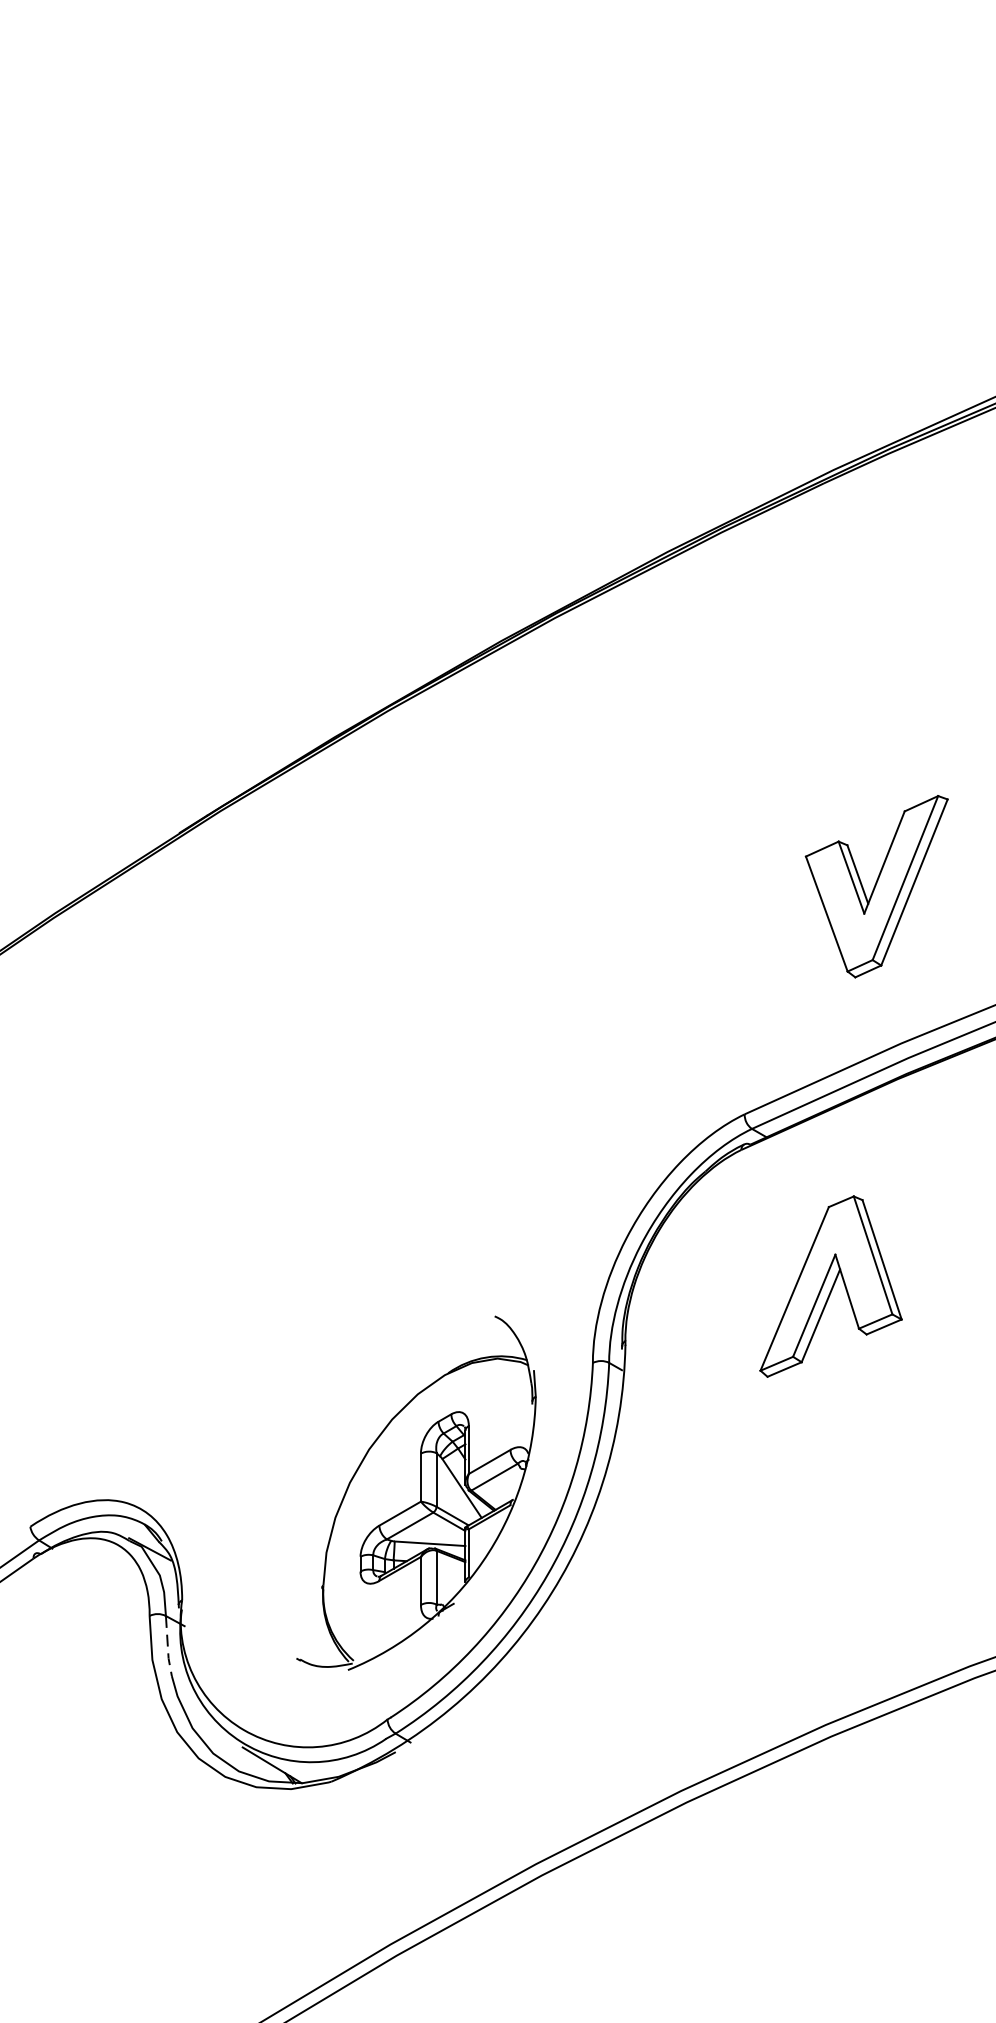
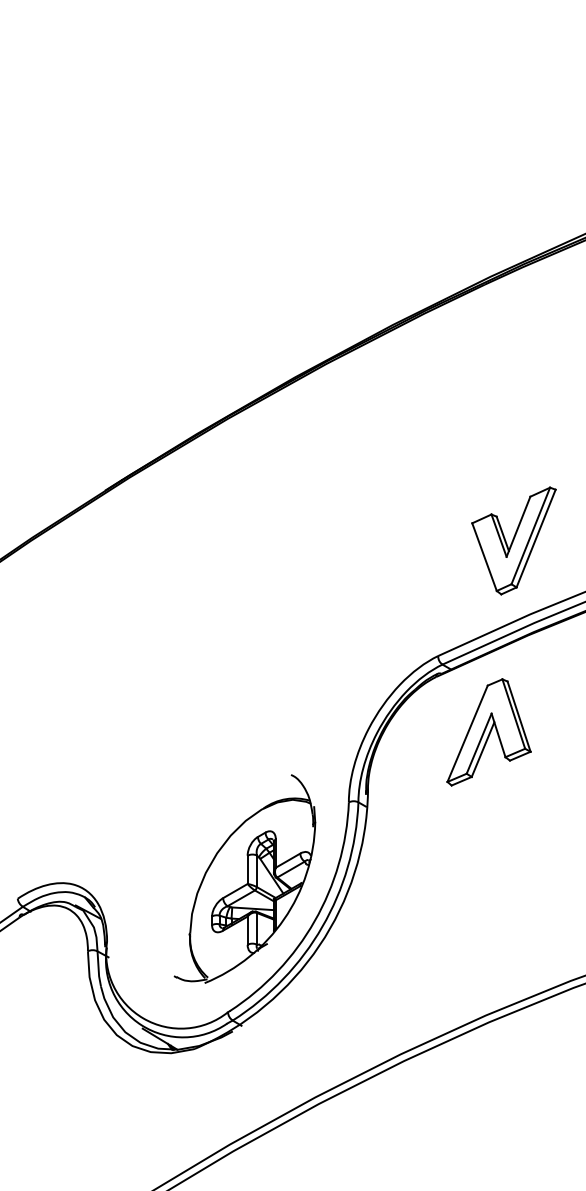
part: (876, 885) -> (513, 540), moved
part: (830, 1286) -> (488, 732), moved
line: (167, 1646) -> (98, 969), dashed -> solid

